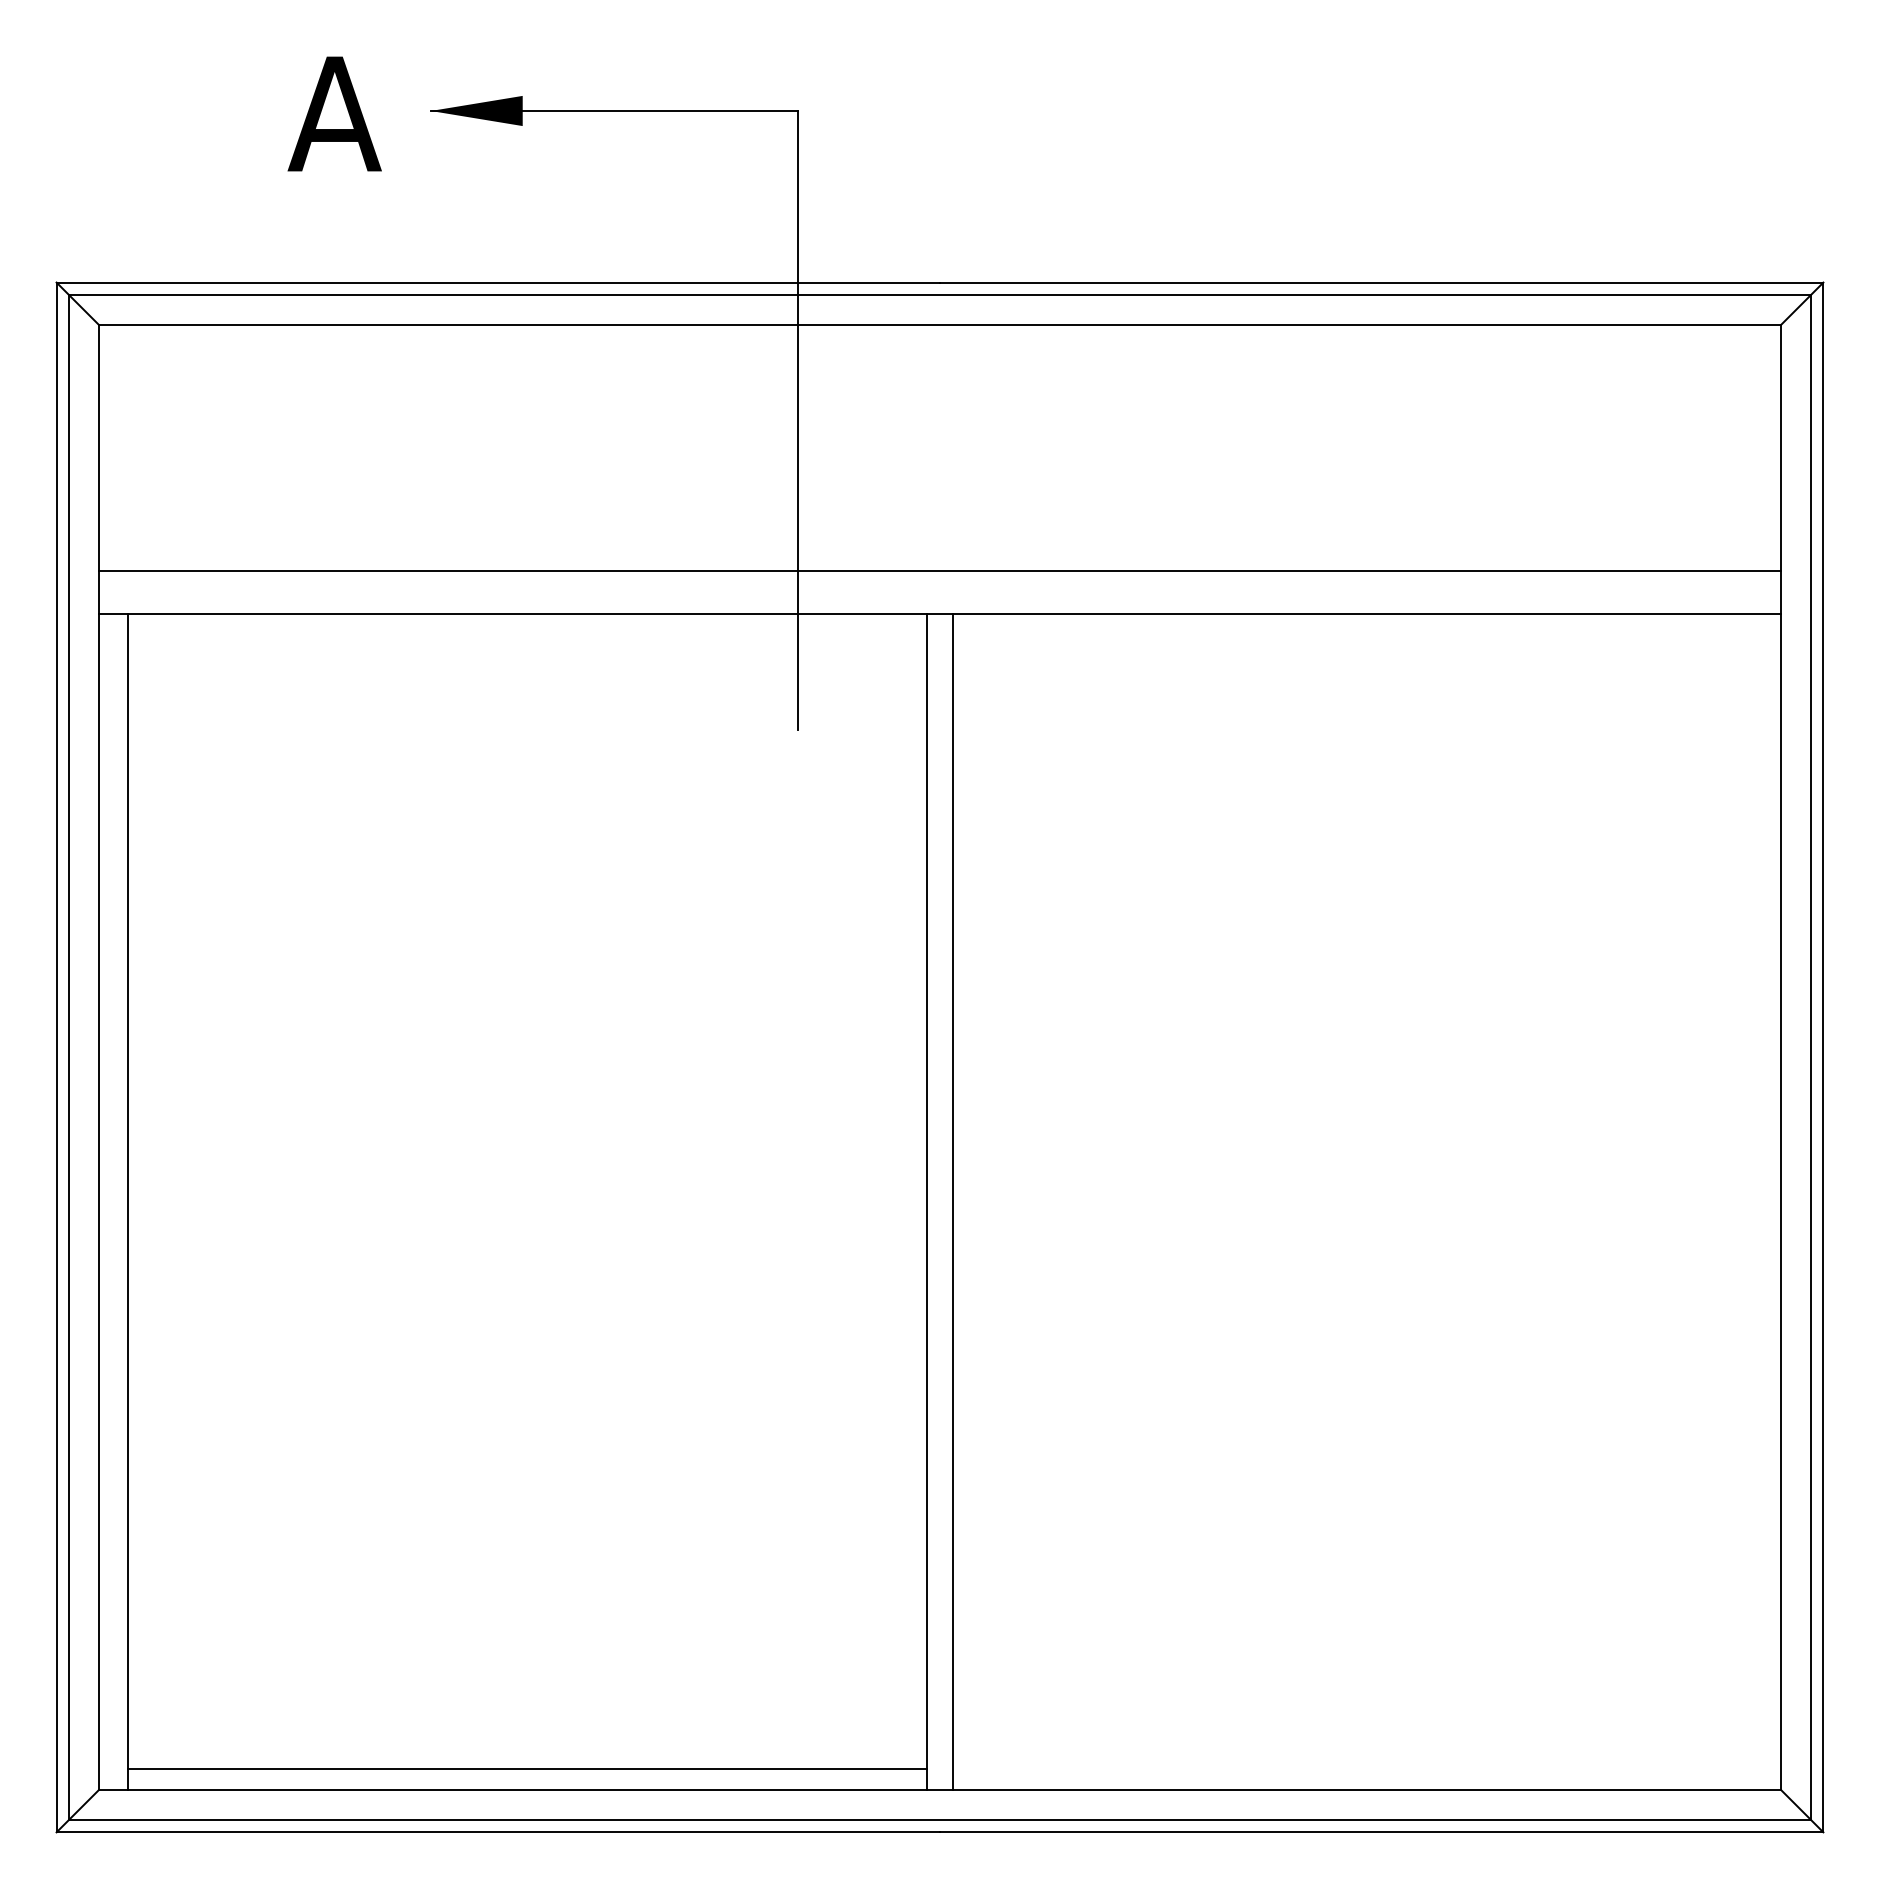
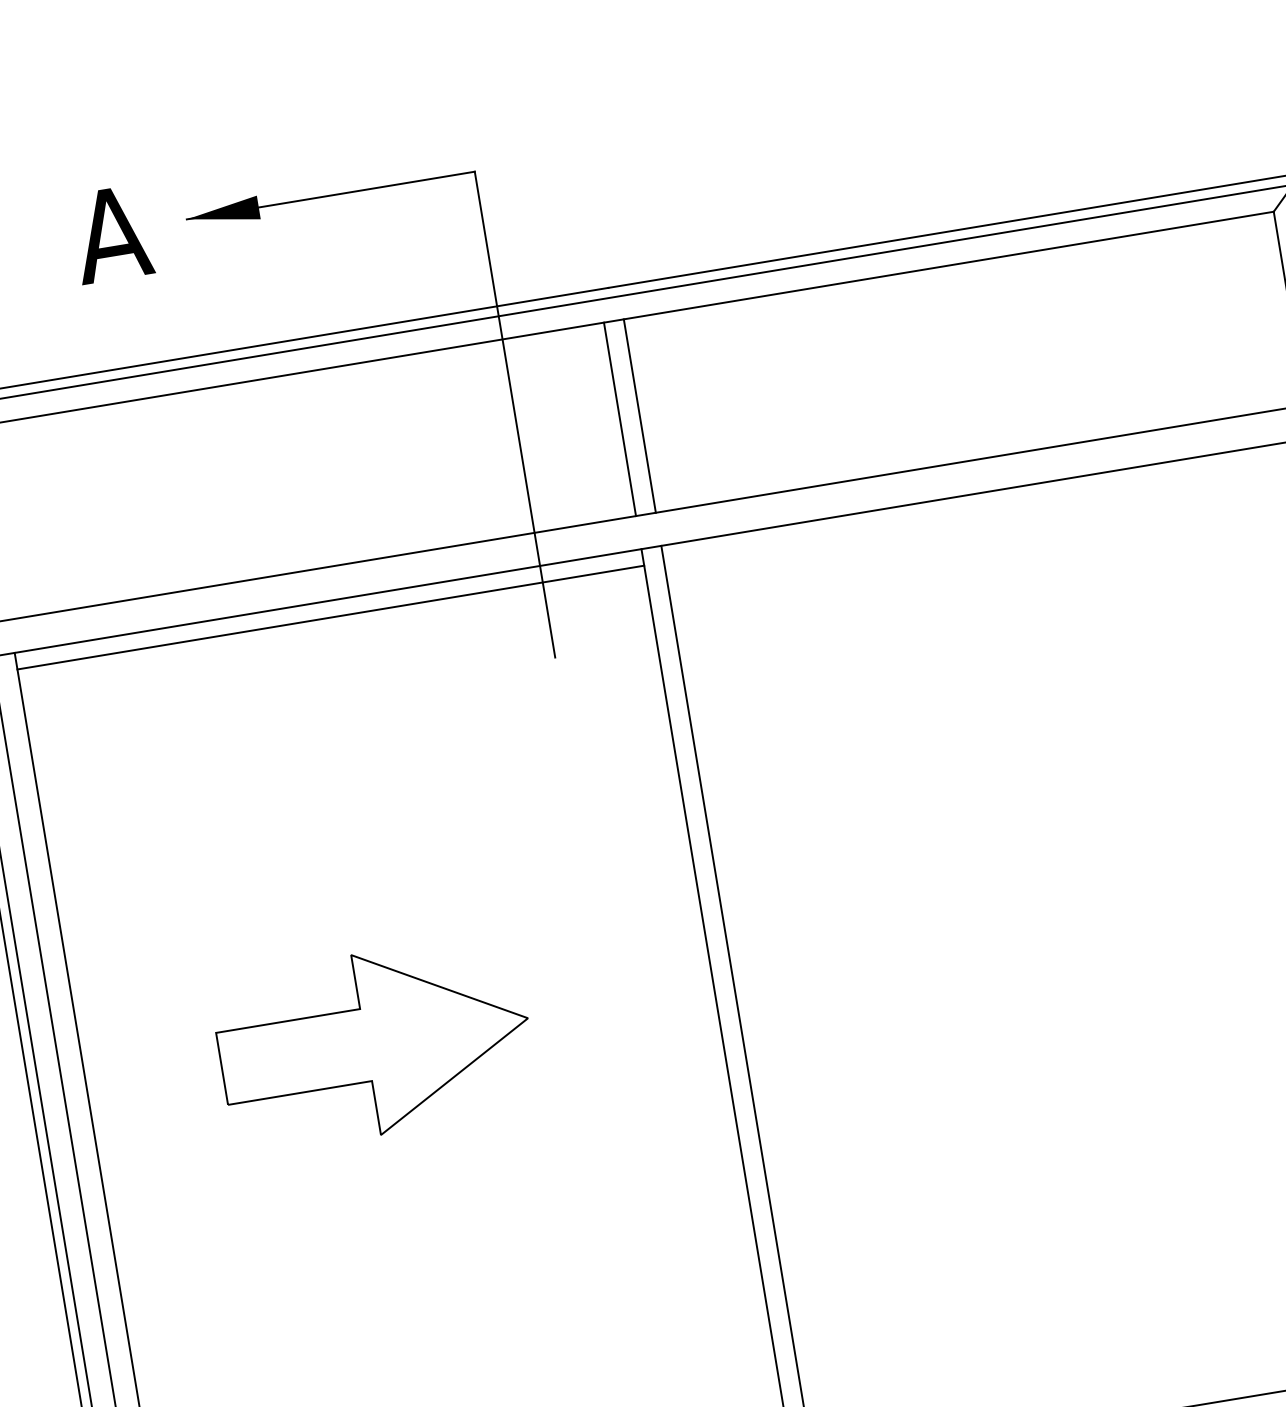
line: (927, 447) -> (620, 418), added
line: (952, 447) -> (639, 415), added
line: (527, 634) -> (330, 617), added
part: (494, 1172) -> (374, 1043), added

